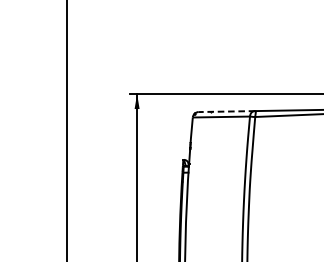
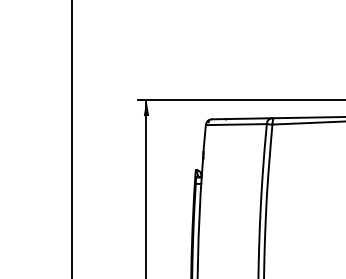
line: (226, 111) -> (241, 118), dashed -> solid

